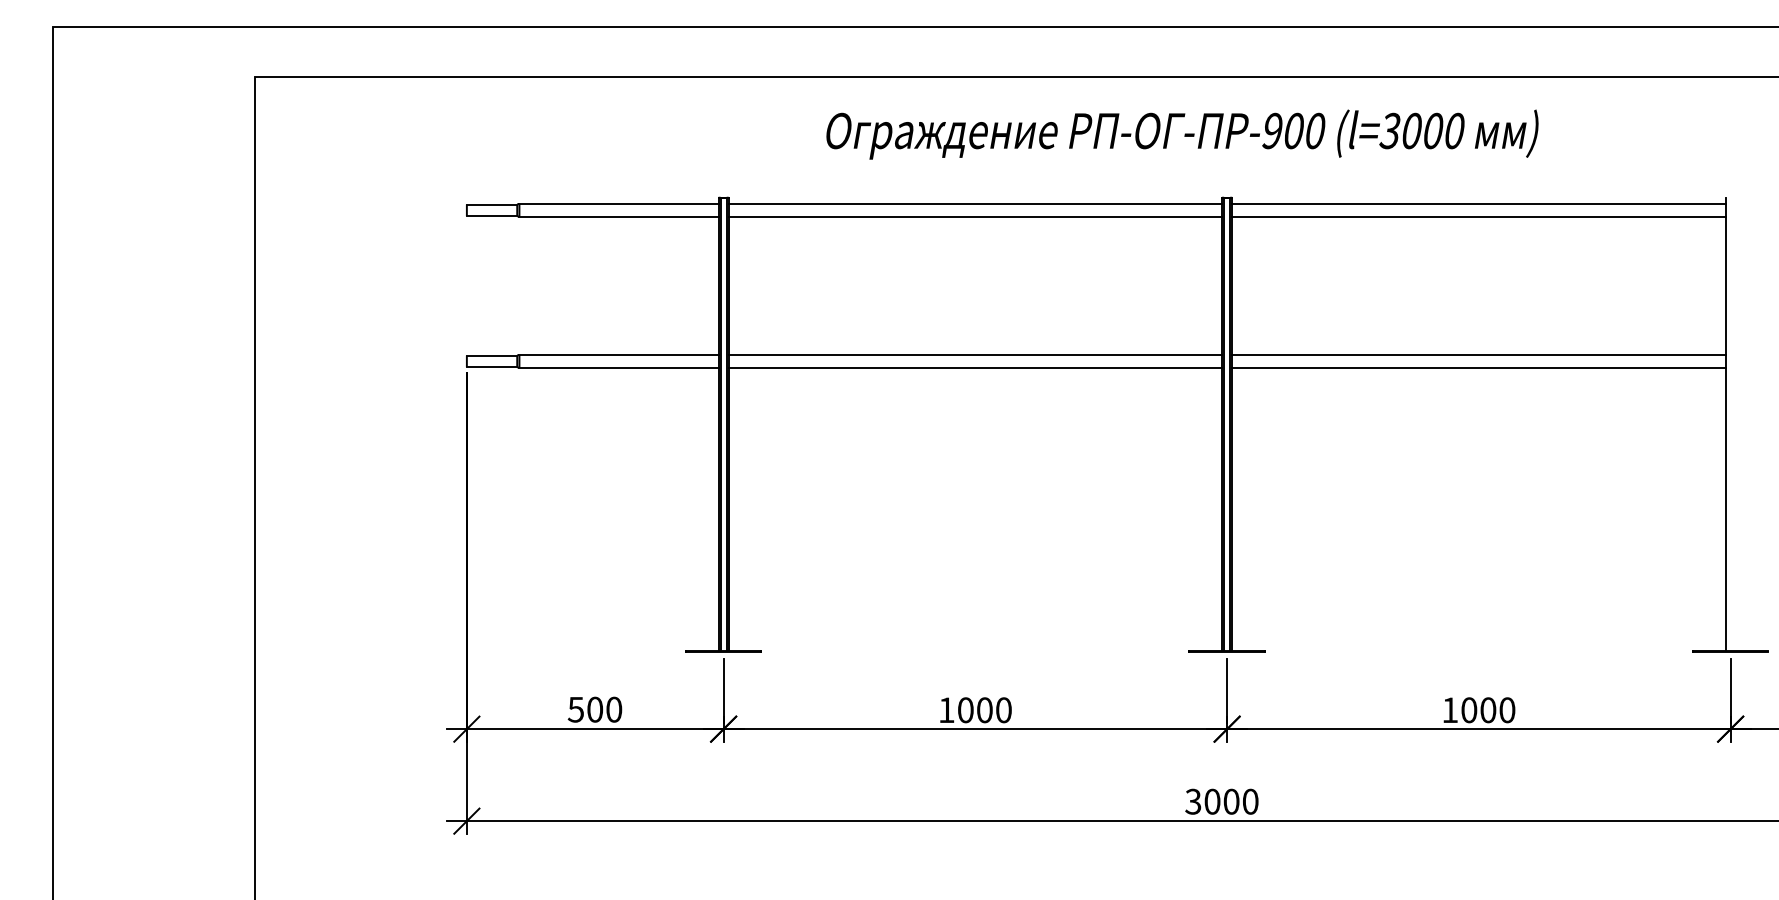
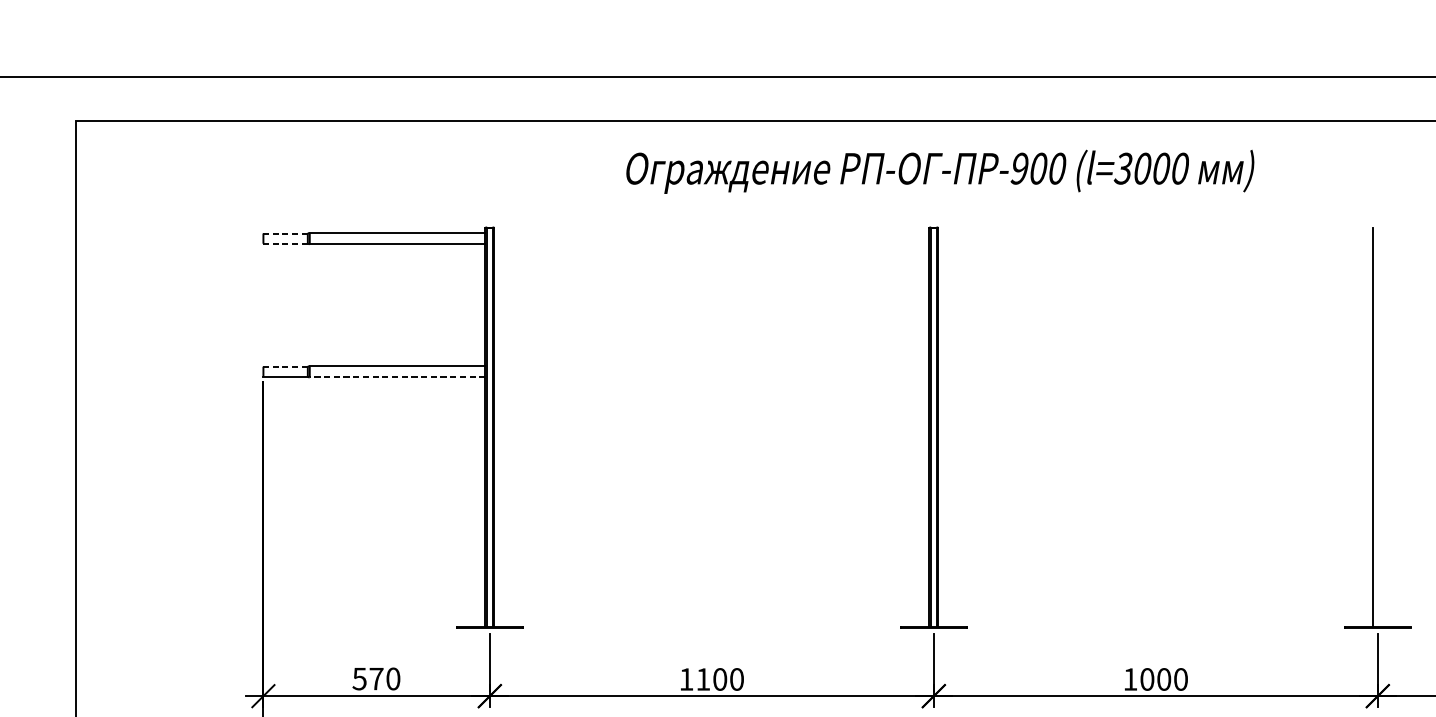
text: (1182, 134) -> (940, 171), moved
line: (491, 204) -> (285, 233), solid -> dashed
line: (975, 204) -> (711, 233), removed
line: (1478, 204) -> (1155, 233), removed
line: (491, 216) -> (285, 244), solid -> dashed
line: (975, 216) -> (711, 244), removed
line: (1478, 216) -> (1155, 244), removed
line: (491, 355) -> (285, 366), solid -> dashed
line: (975, 355) -> (711, 366), removed
line: (1478, 355) -> (1155, 366), removed
line: (619, 367) -> (398, 377), solid -> dashed
line: (975, 367) -> (711, 377), removed
line: (1478, 367) -> (1155, 377), removed
text: (595, 709) -> (376, 678), 500 -> 570
text: (965, 710) -> (703, 679), 1000 -> 1100

